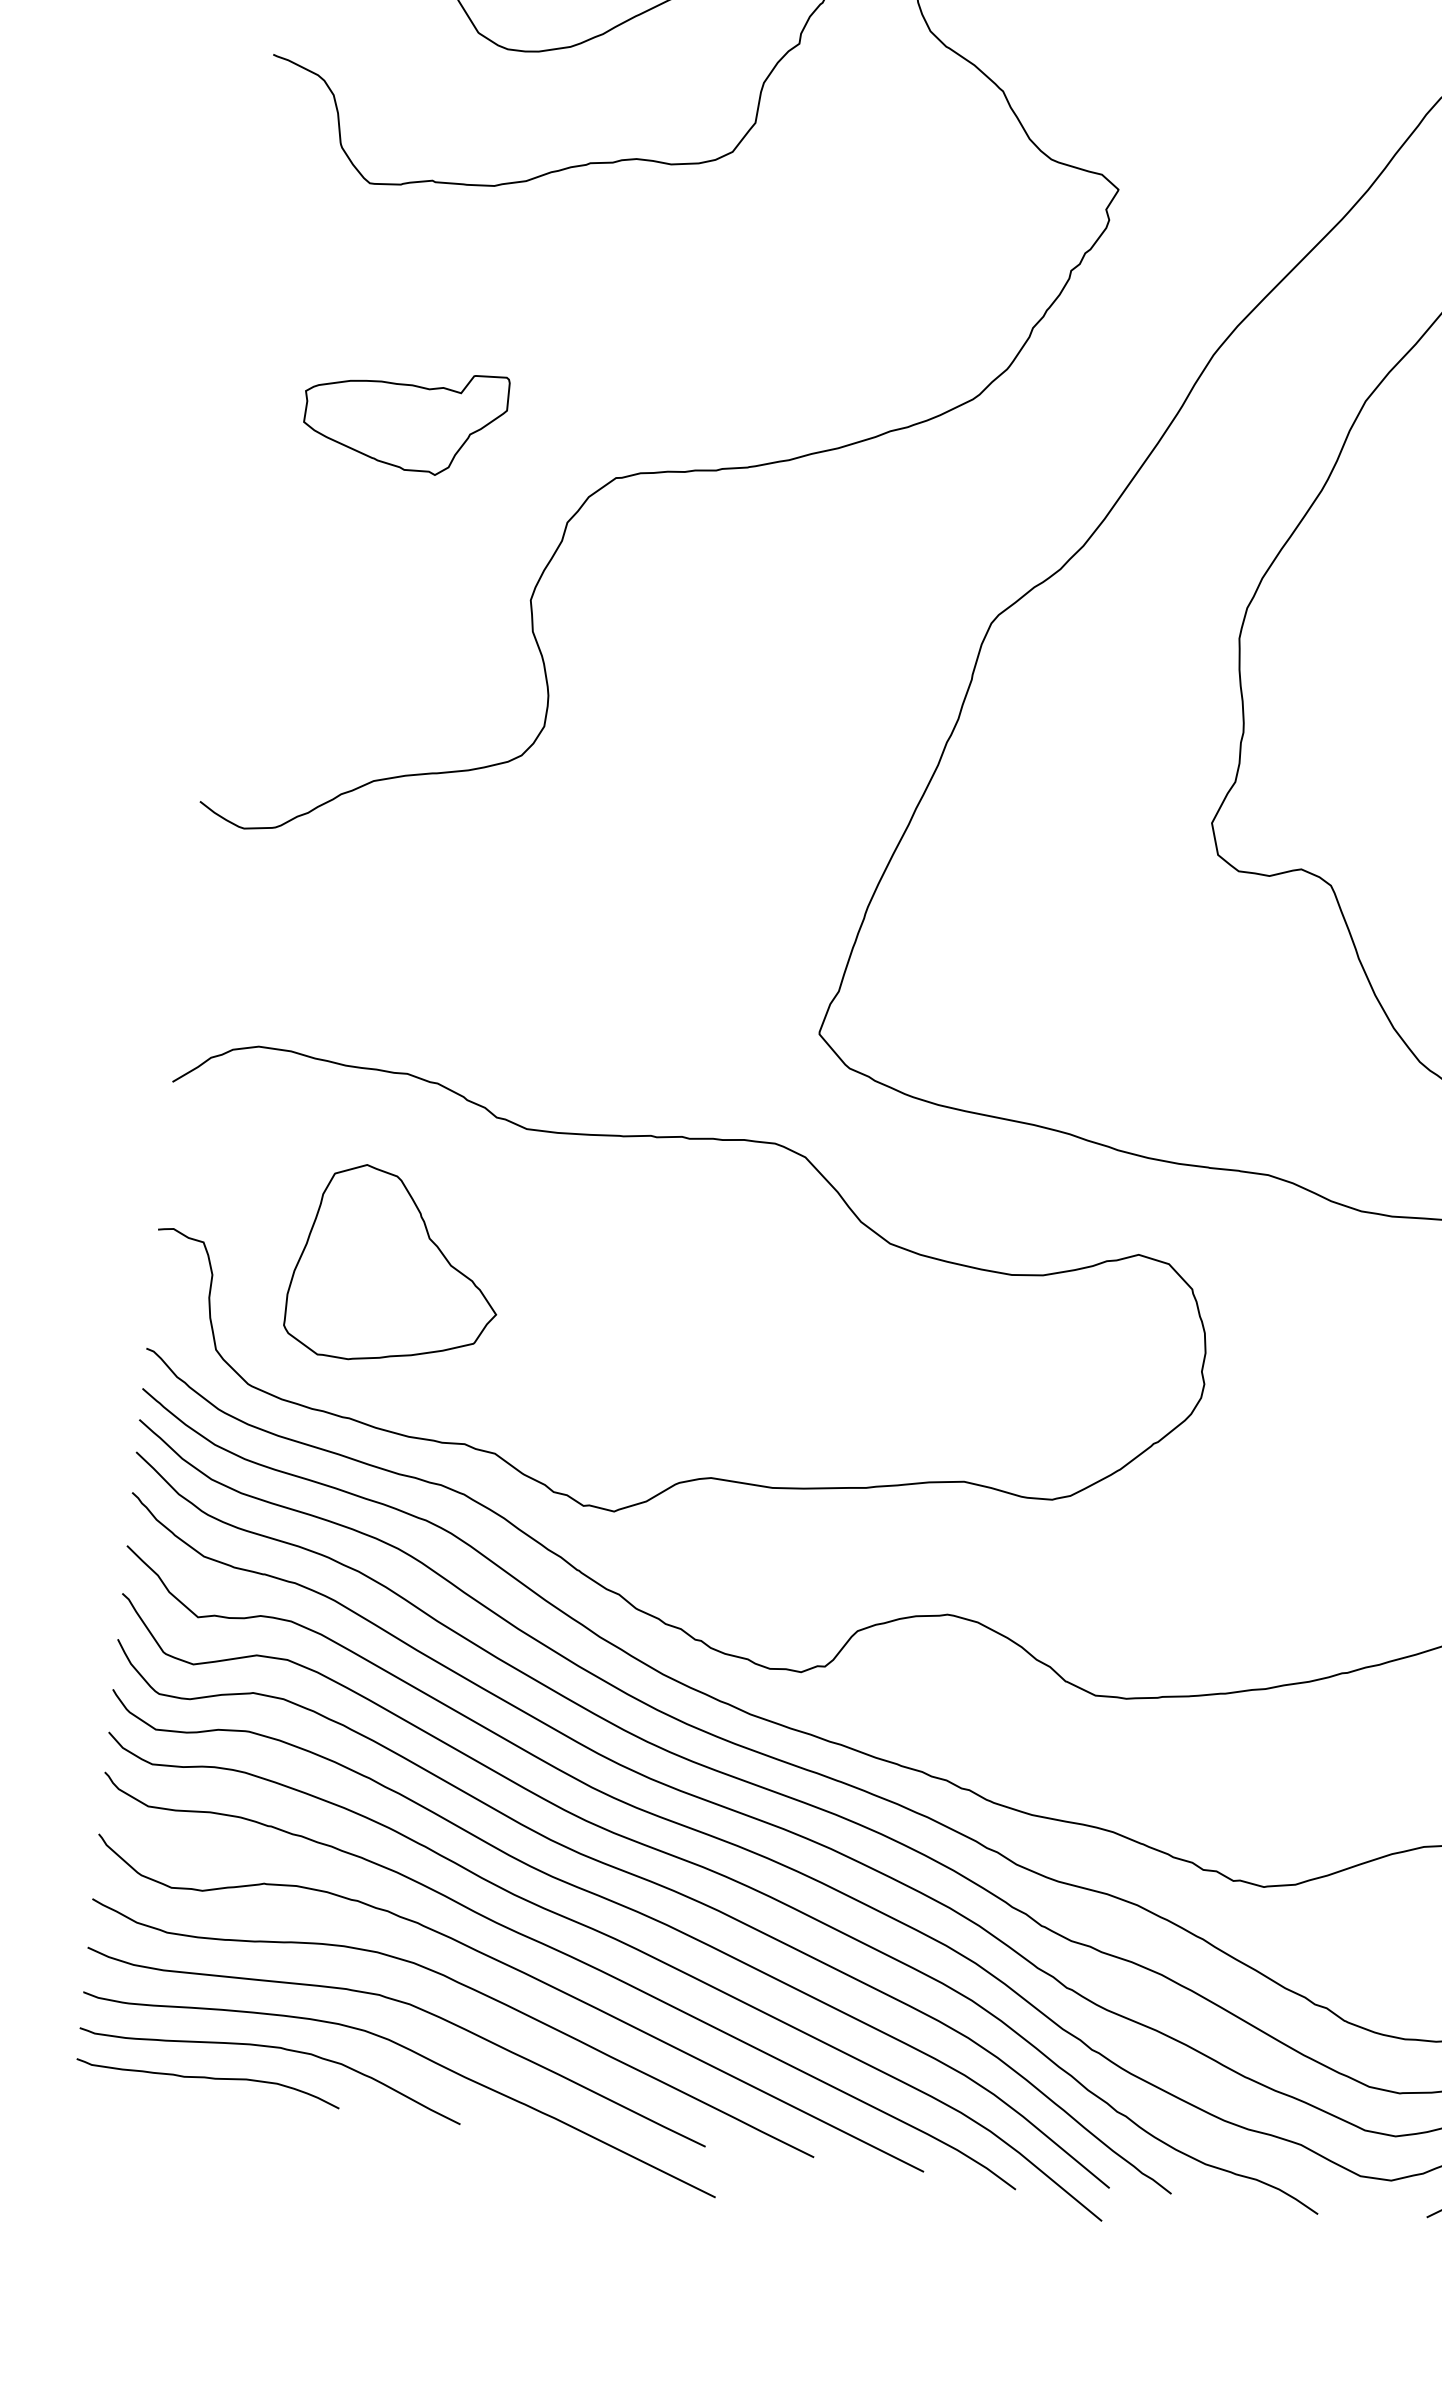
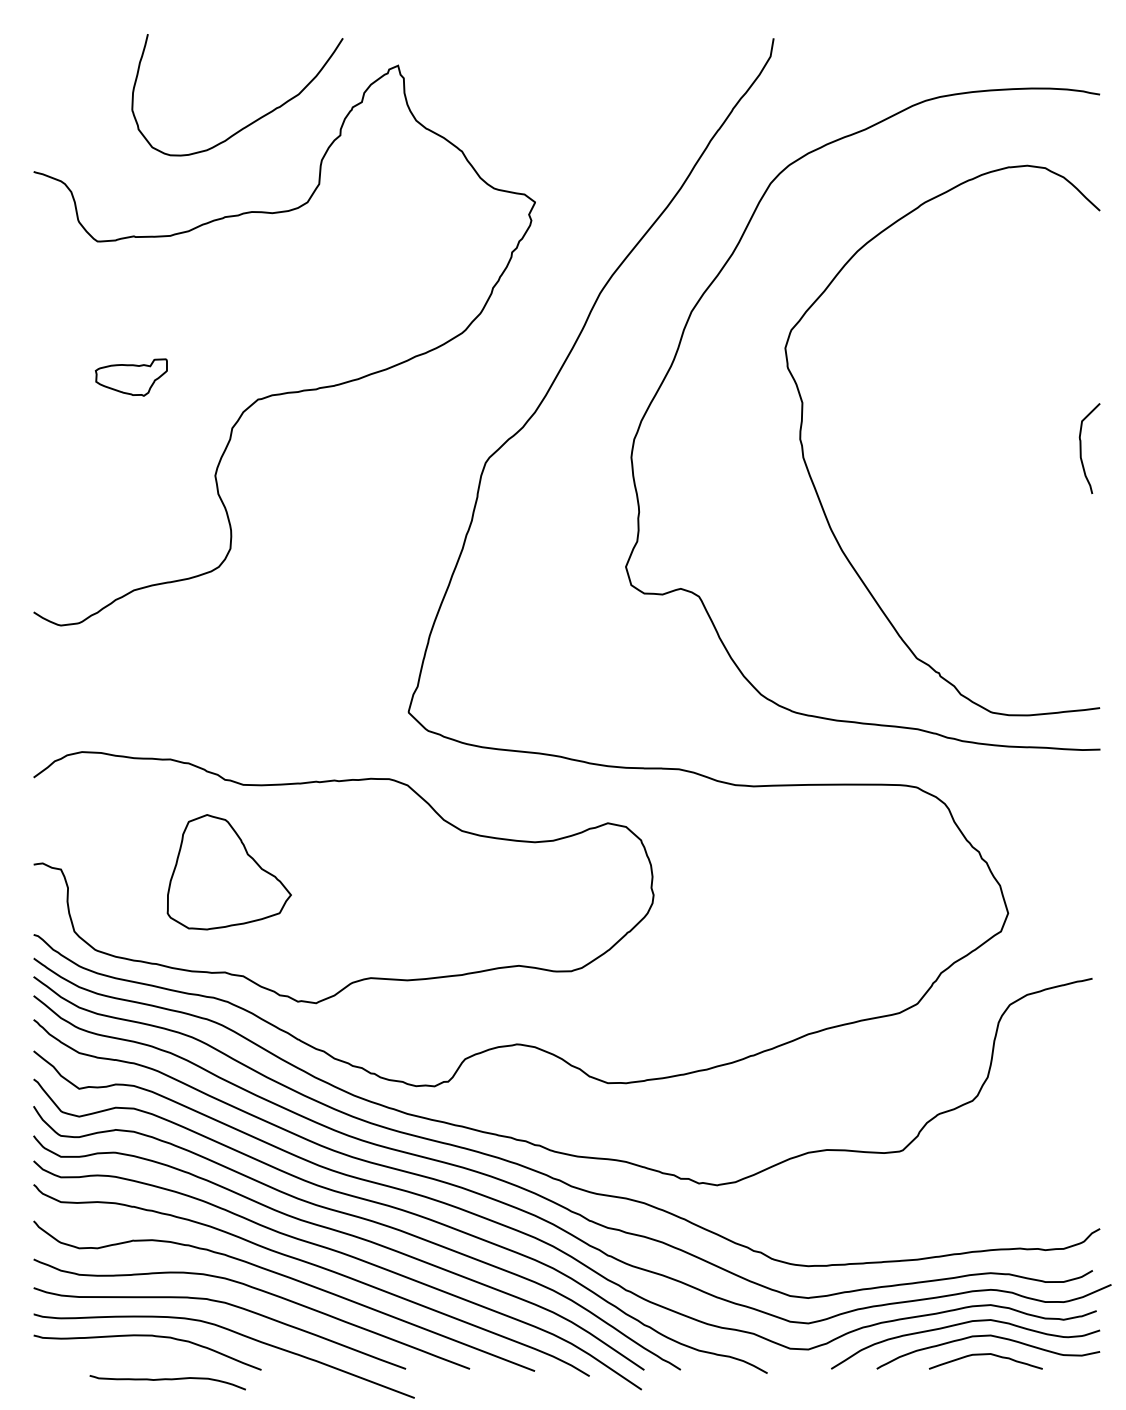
part: (404, 419) -> (131, 377), size x0.6
part: (393, 1266) -> (228, 872), moved
curve: (207, 2079) -> (167, 1380), moved

